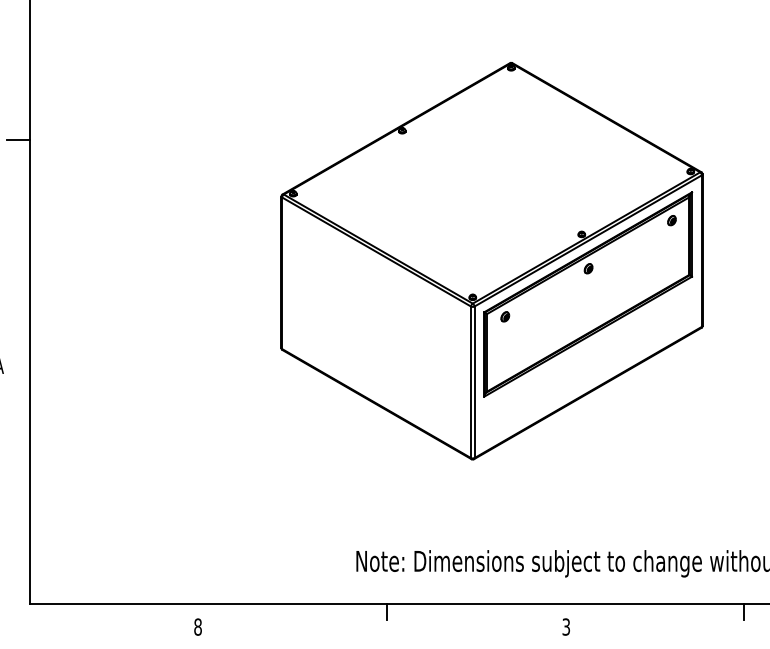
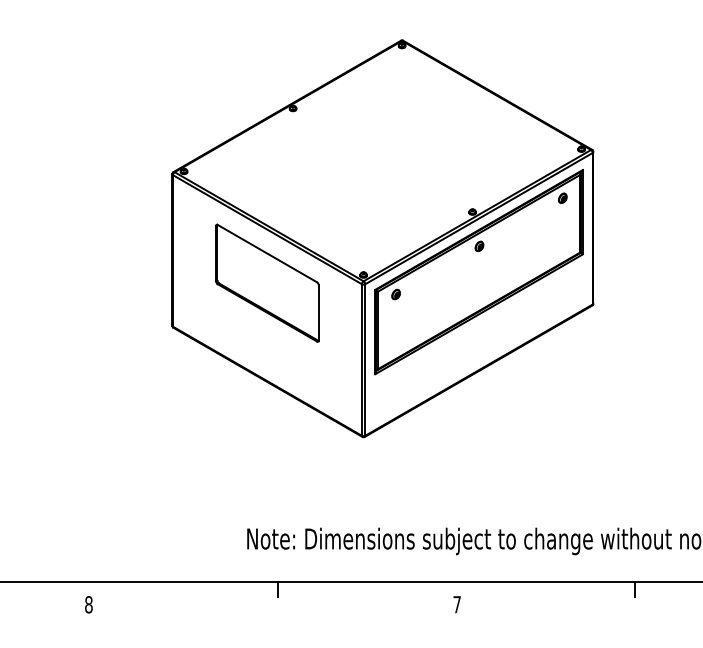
part: (376, 305) -> (267, 283), added
text: (565, 626) -> (456, 604), 3 -> 7

